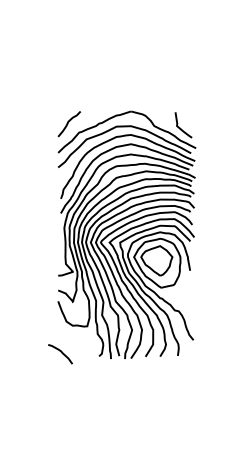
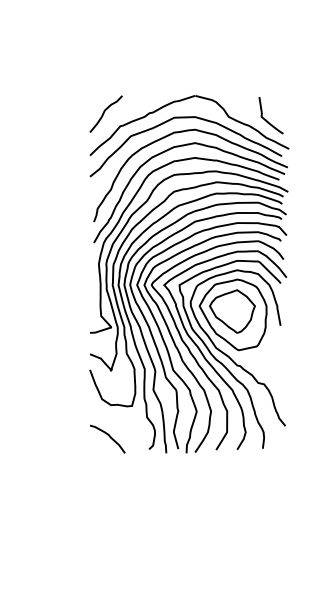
curve: (61, 353) -> (109, 438), moved

